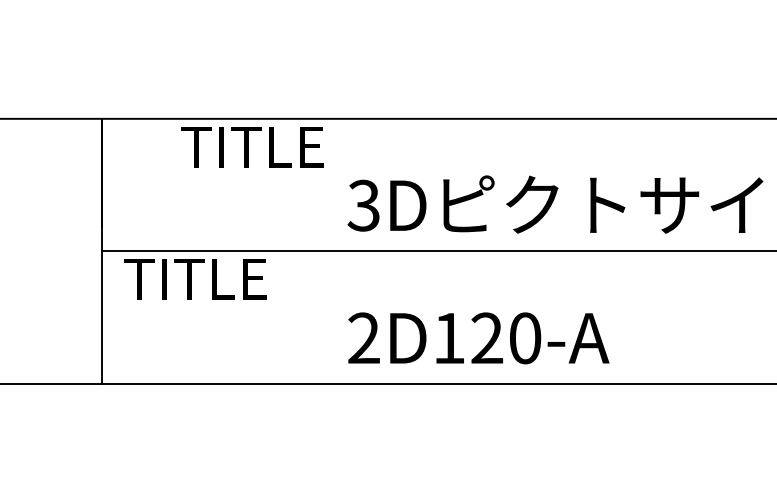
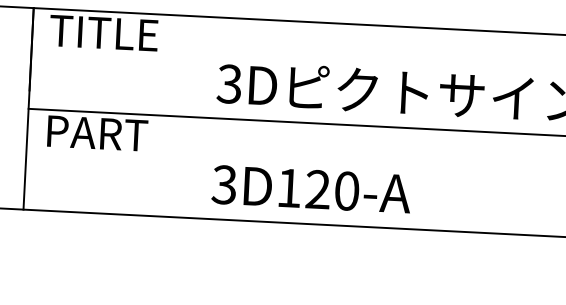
text: (252, 147) -> (103, 33), moved
text: (195, 278) -> (98, 132), TITLE -> PART
text: (363, 338) -> (224, 185), 2D120-A -> 3D120-A

